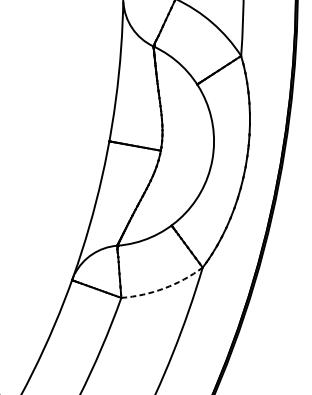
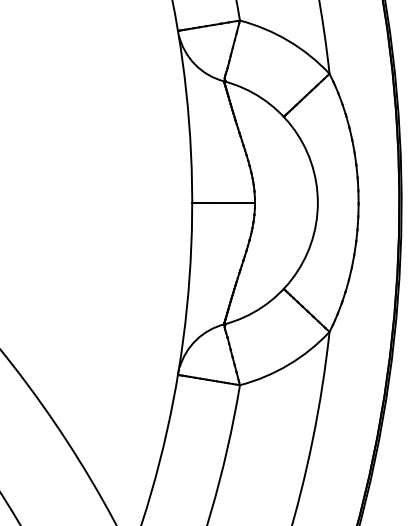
arc: (164, 288) -> (288, 364), dashed -> solid

